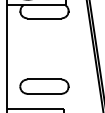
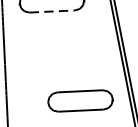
line: (44, 18) -> (52, 11), solid -> dashed
part: (44, 86) -> (80, 100), moved

